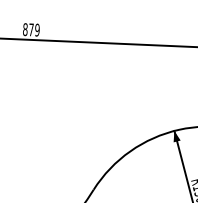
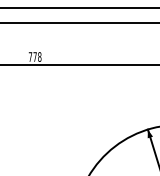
text: (30, 29) -> (34, 56), 879 -> 778

